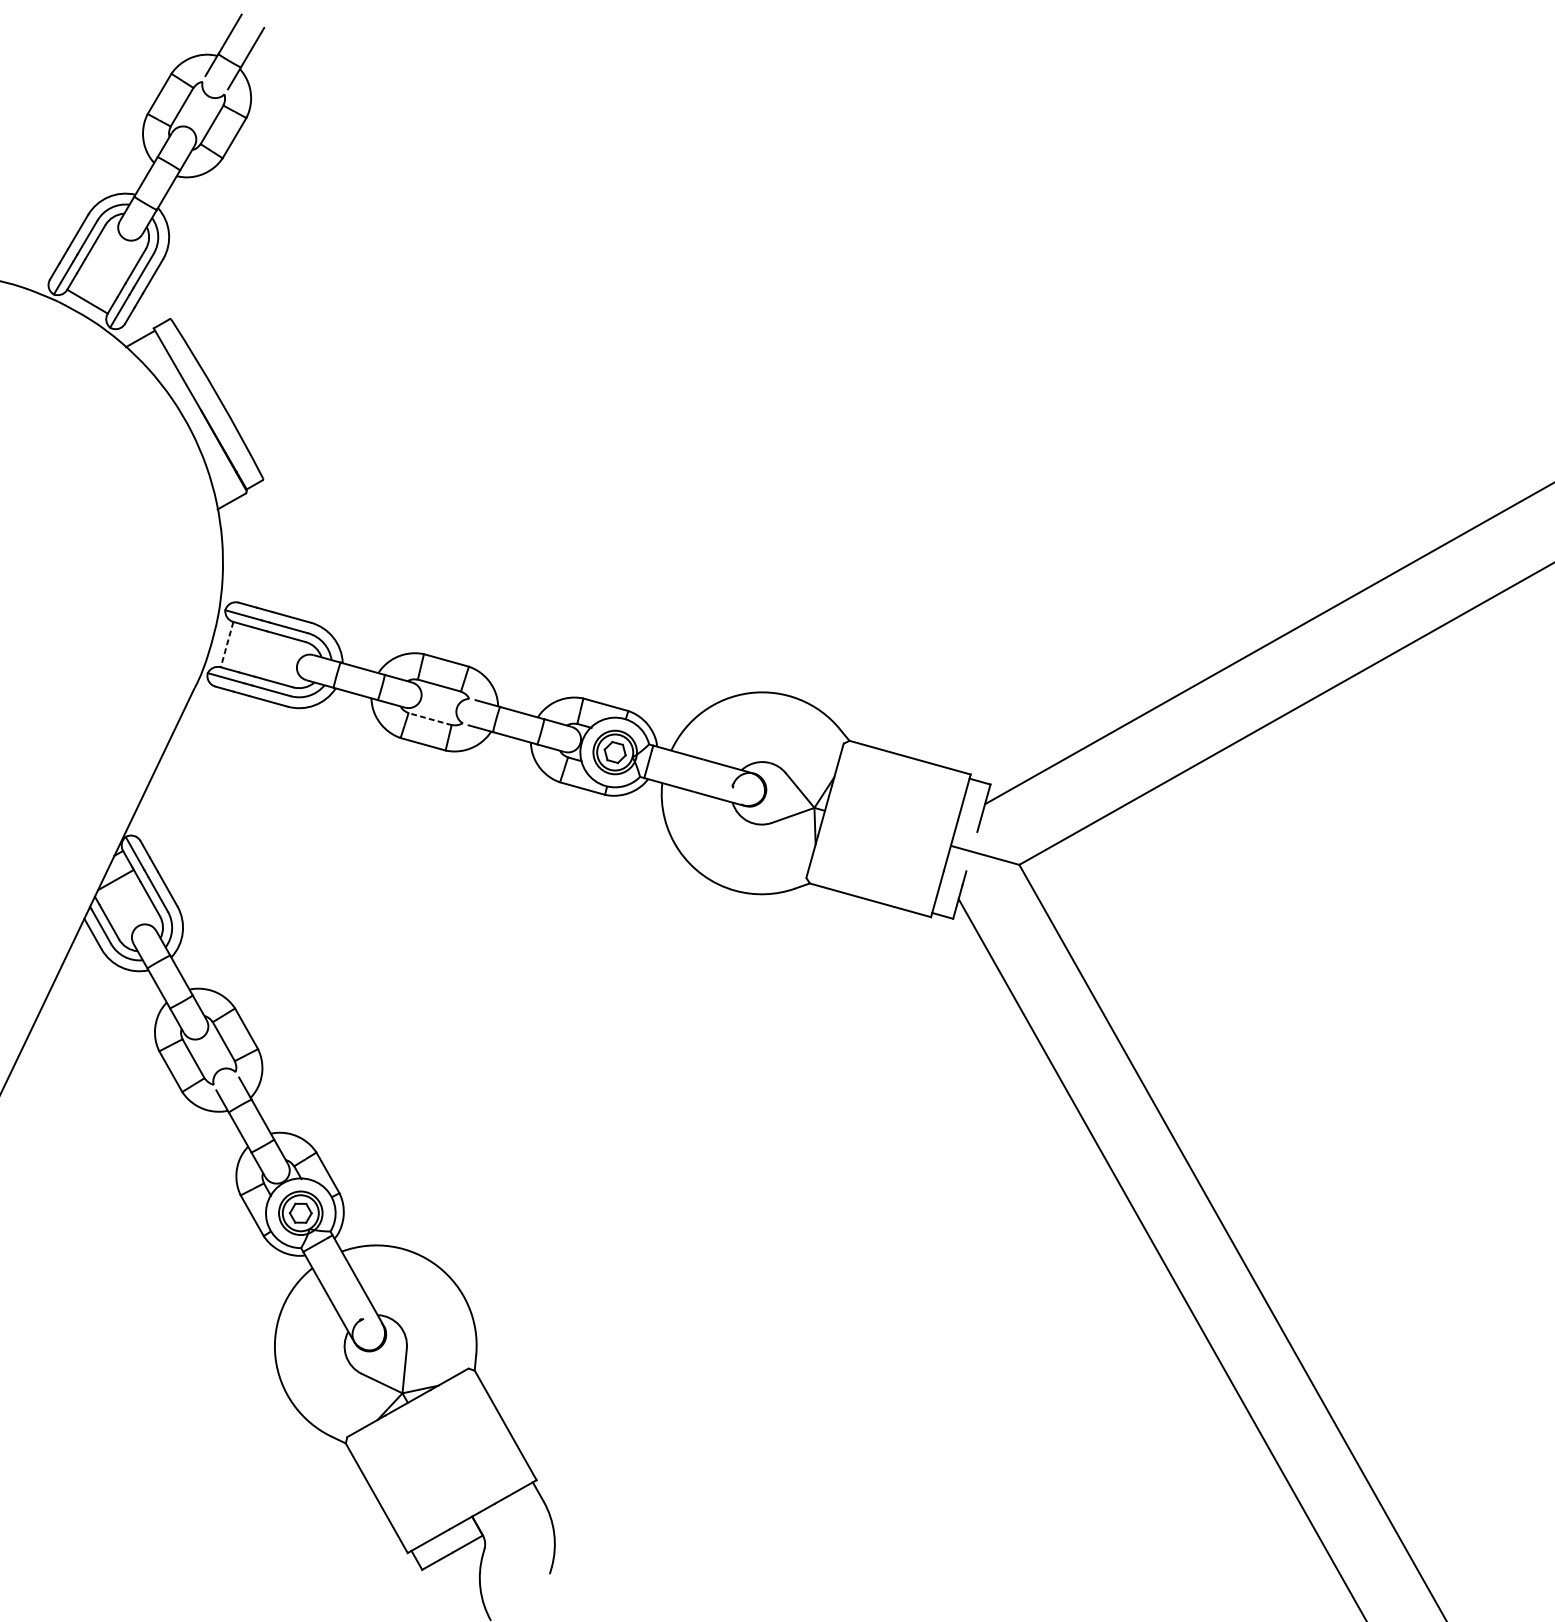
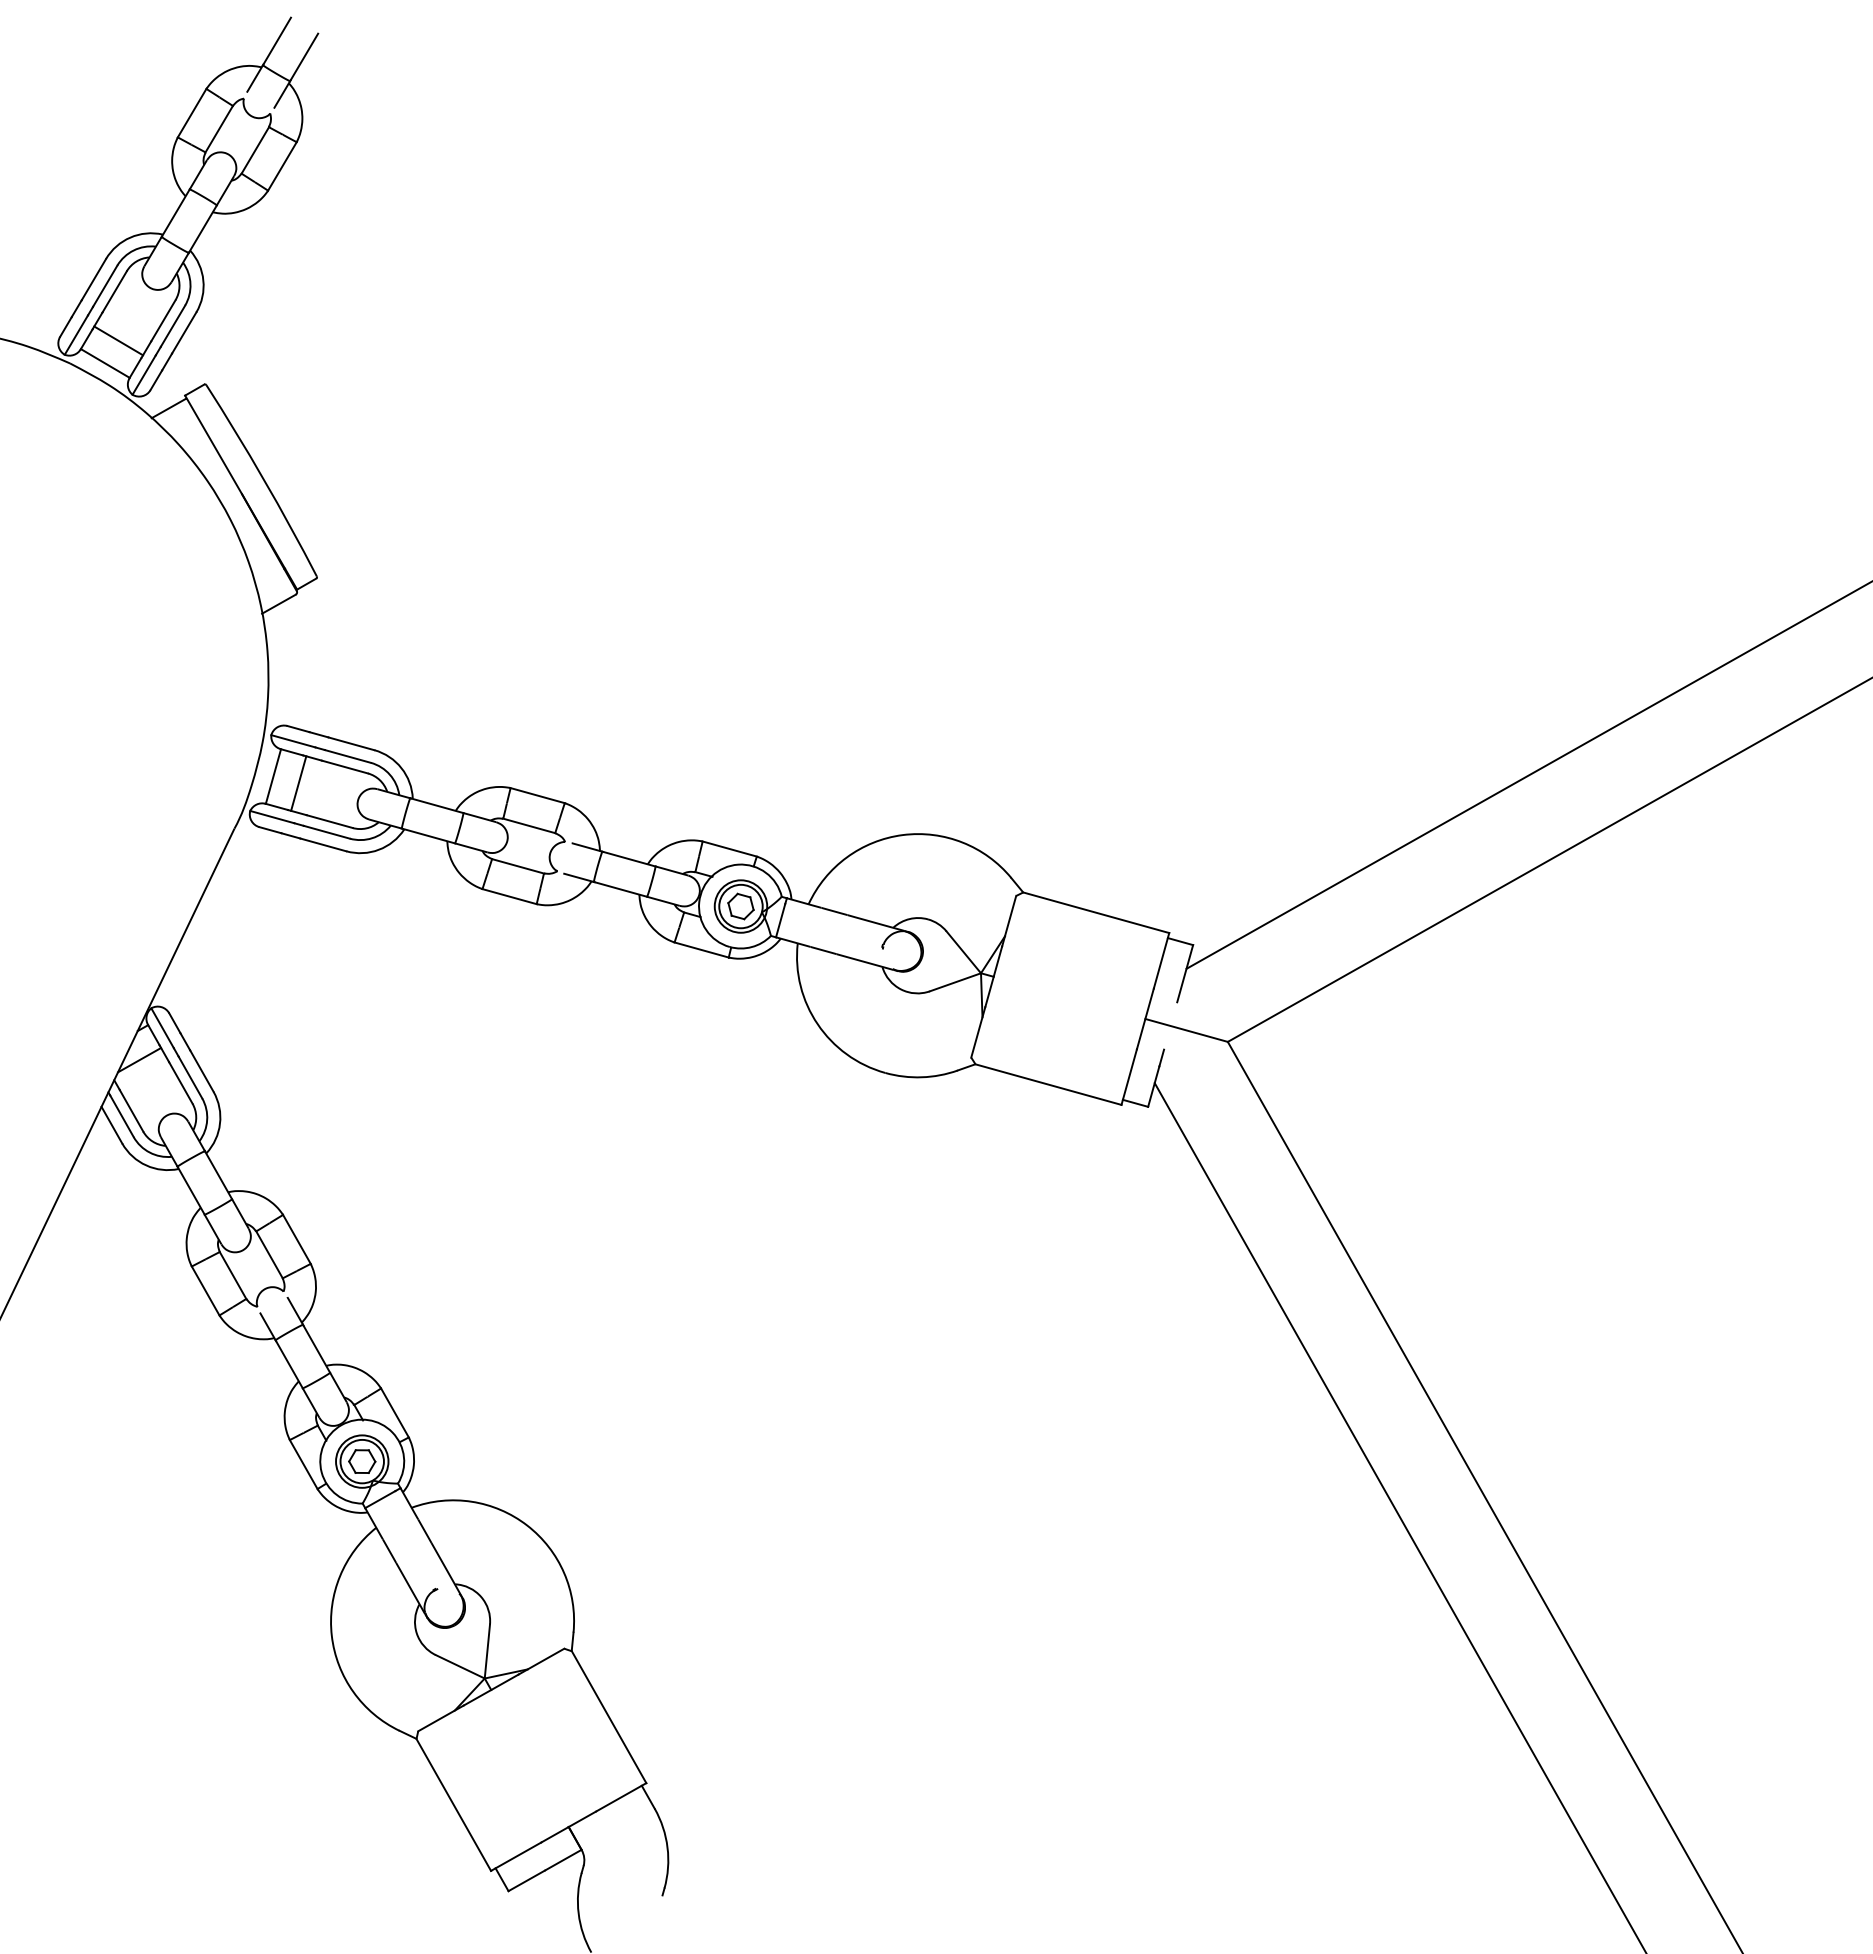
line: (98, 282) -> (118, 340), added
line: (227, 645) -> (273, 777), dashed -> solid
line: (247, 650) -> (298, 783), added
line: (429, 719) -> (517, 866), dashed -> solid

